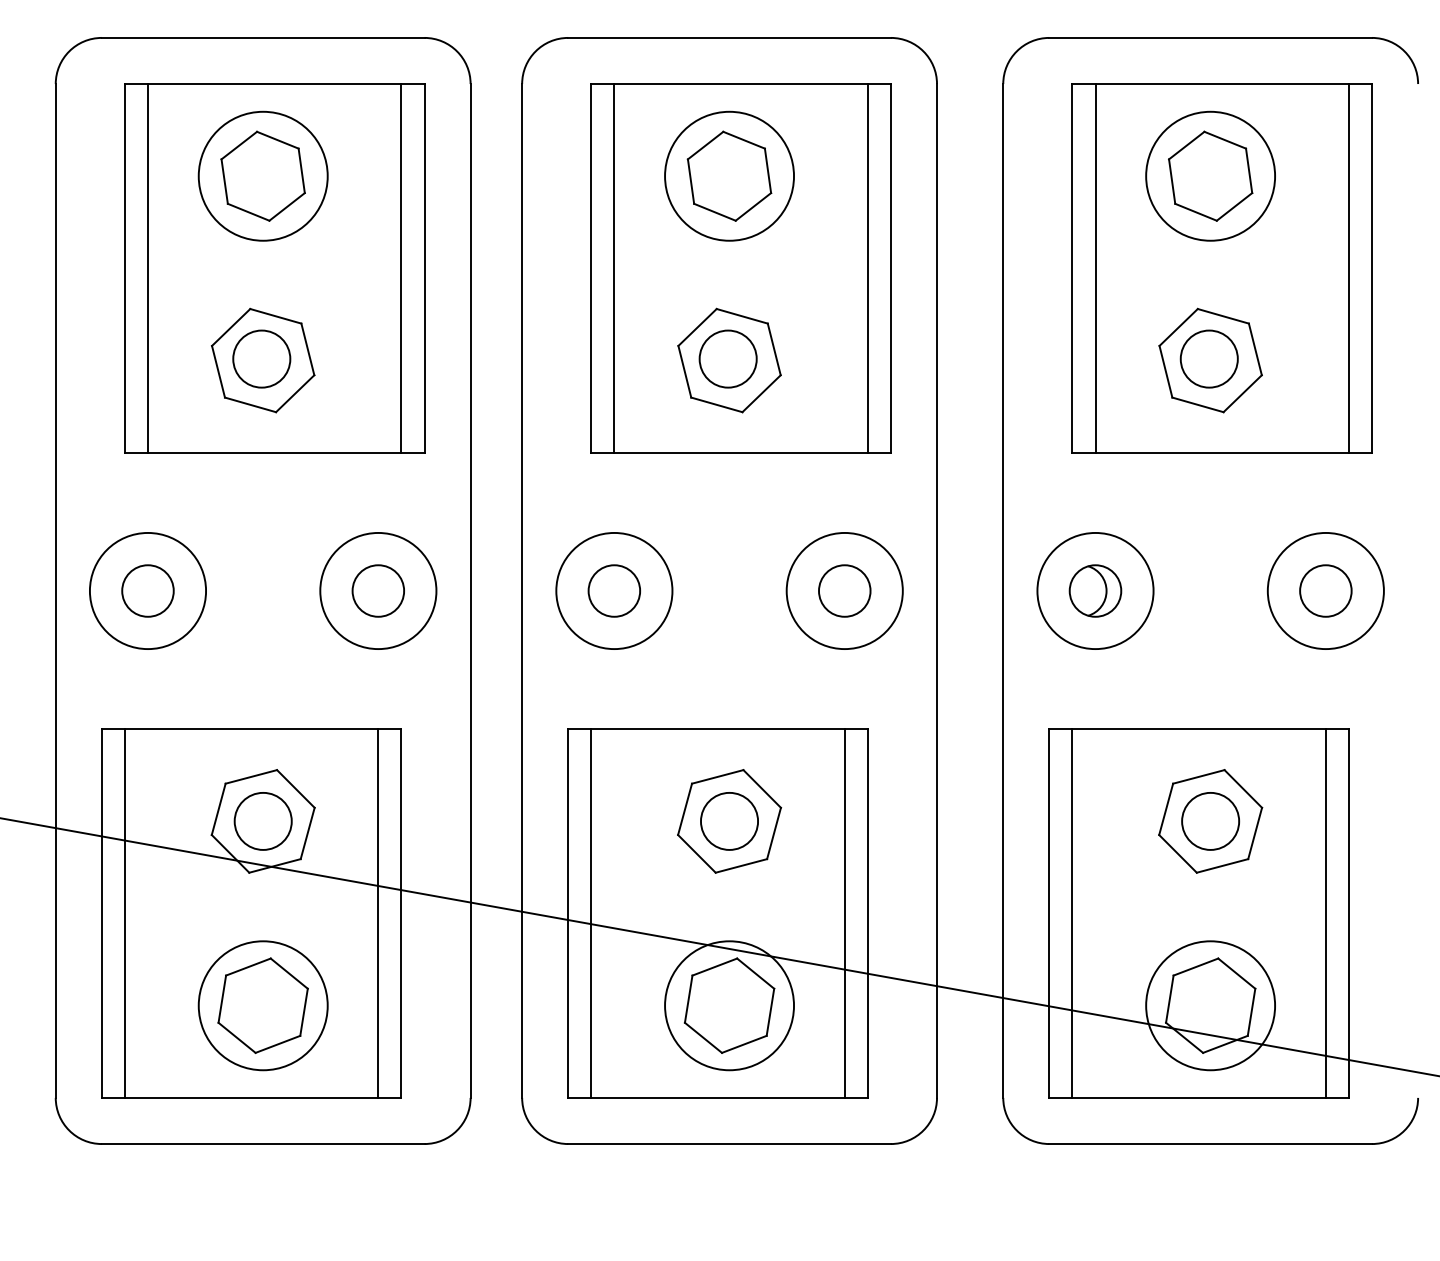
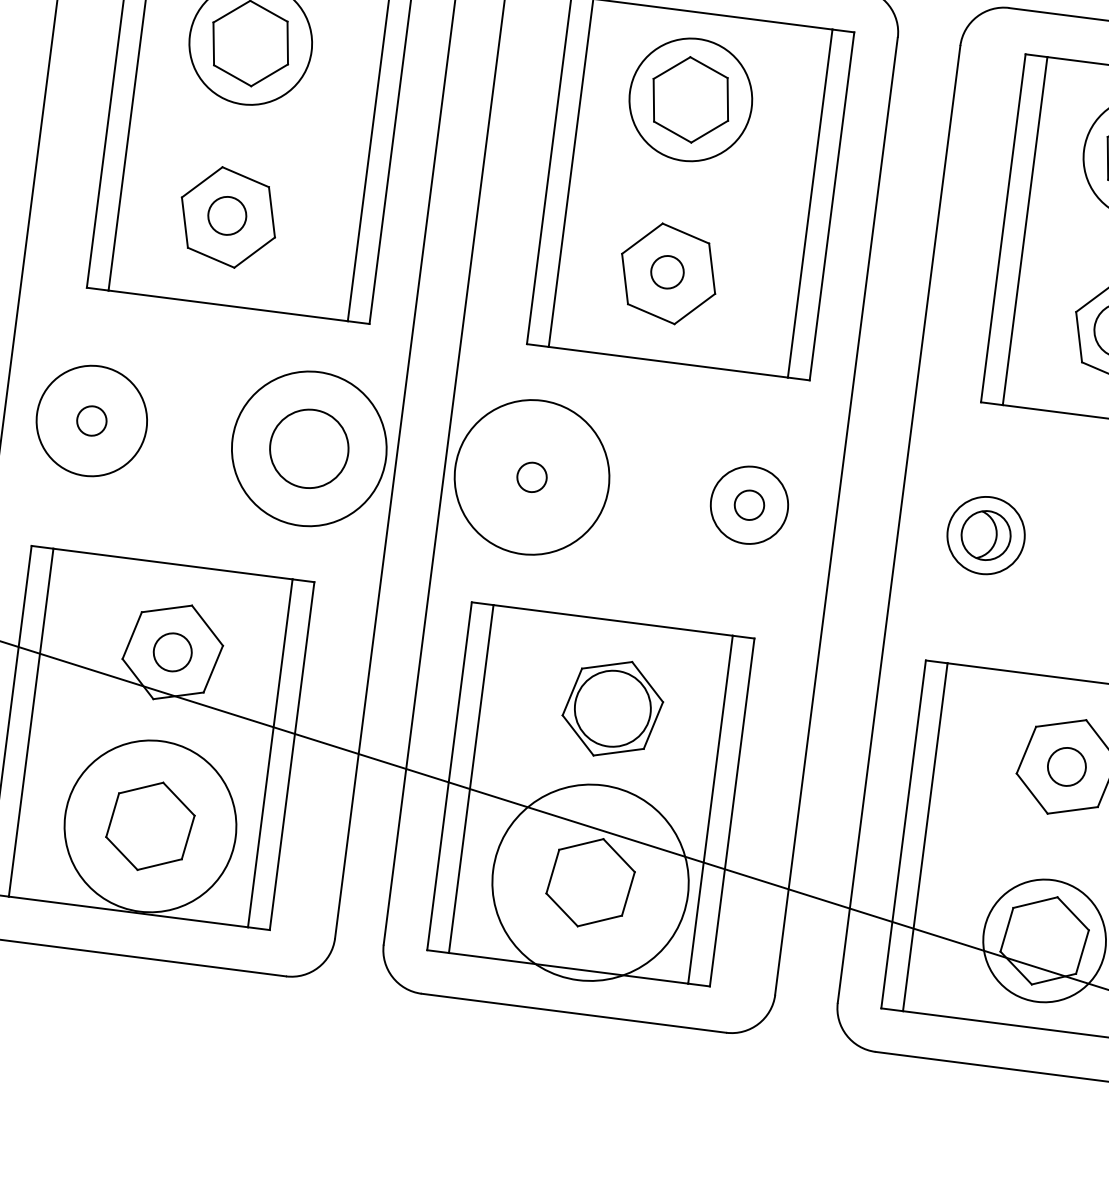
circle: (261, 358) -> (227, 215), size x0.7
circle: (727, 358) -> (666, 271), size x0.6
circle: (147, 590) -> (91, 420), size x0.6
circle: (378, 590) -> (309, 448), size x1.4
circle: (378, 590) -> (309, 448), size x1.6
circle: (614, 590) -> (532, 476), size x0.6
circle: (614, 590) -> (532, 476), size x1.4
circle: (844, 590) -> (749, 504), size x0.6
circle: (844, 590) -> (749, 504), size x0.7
circle: (1095, 590) -> (986, 535), size x0.7
circle: (262, 820) -> (172, 651), size x0.7
circle: (729, 820) -> (612, 707), size x1.4
circle: (1210, 820) -> (1066, 766), size x0.7
circle: (262, 1005) -> (149, 826), size x1.4
circle: (729, 1005) -> (590, 882), size x1.6

